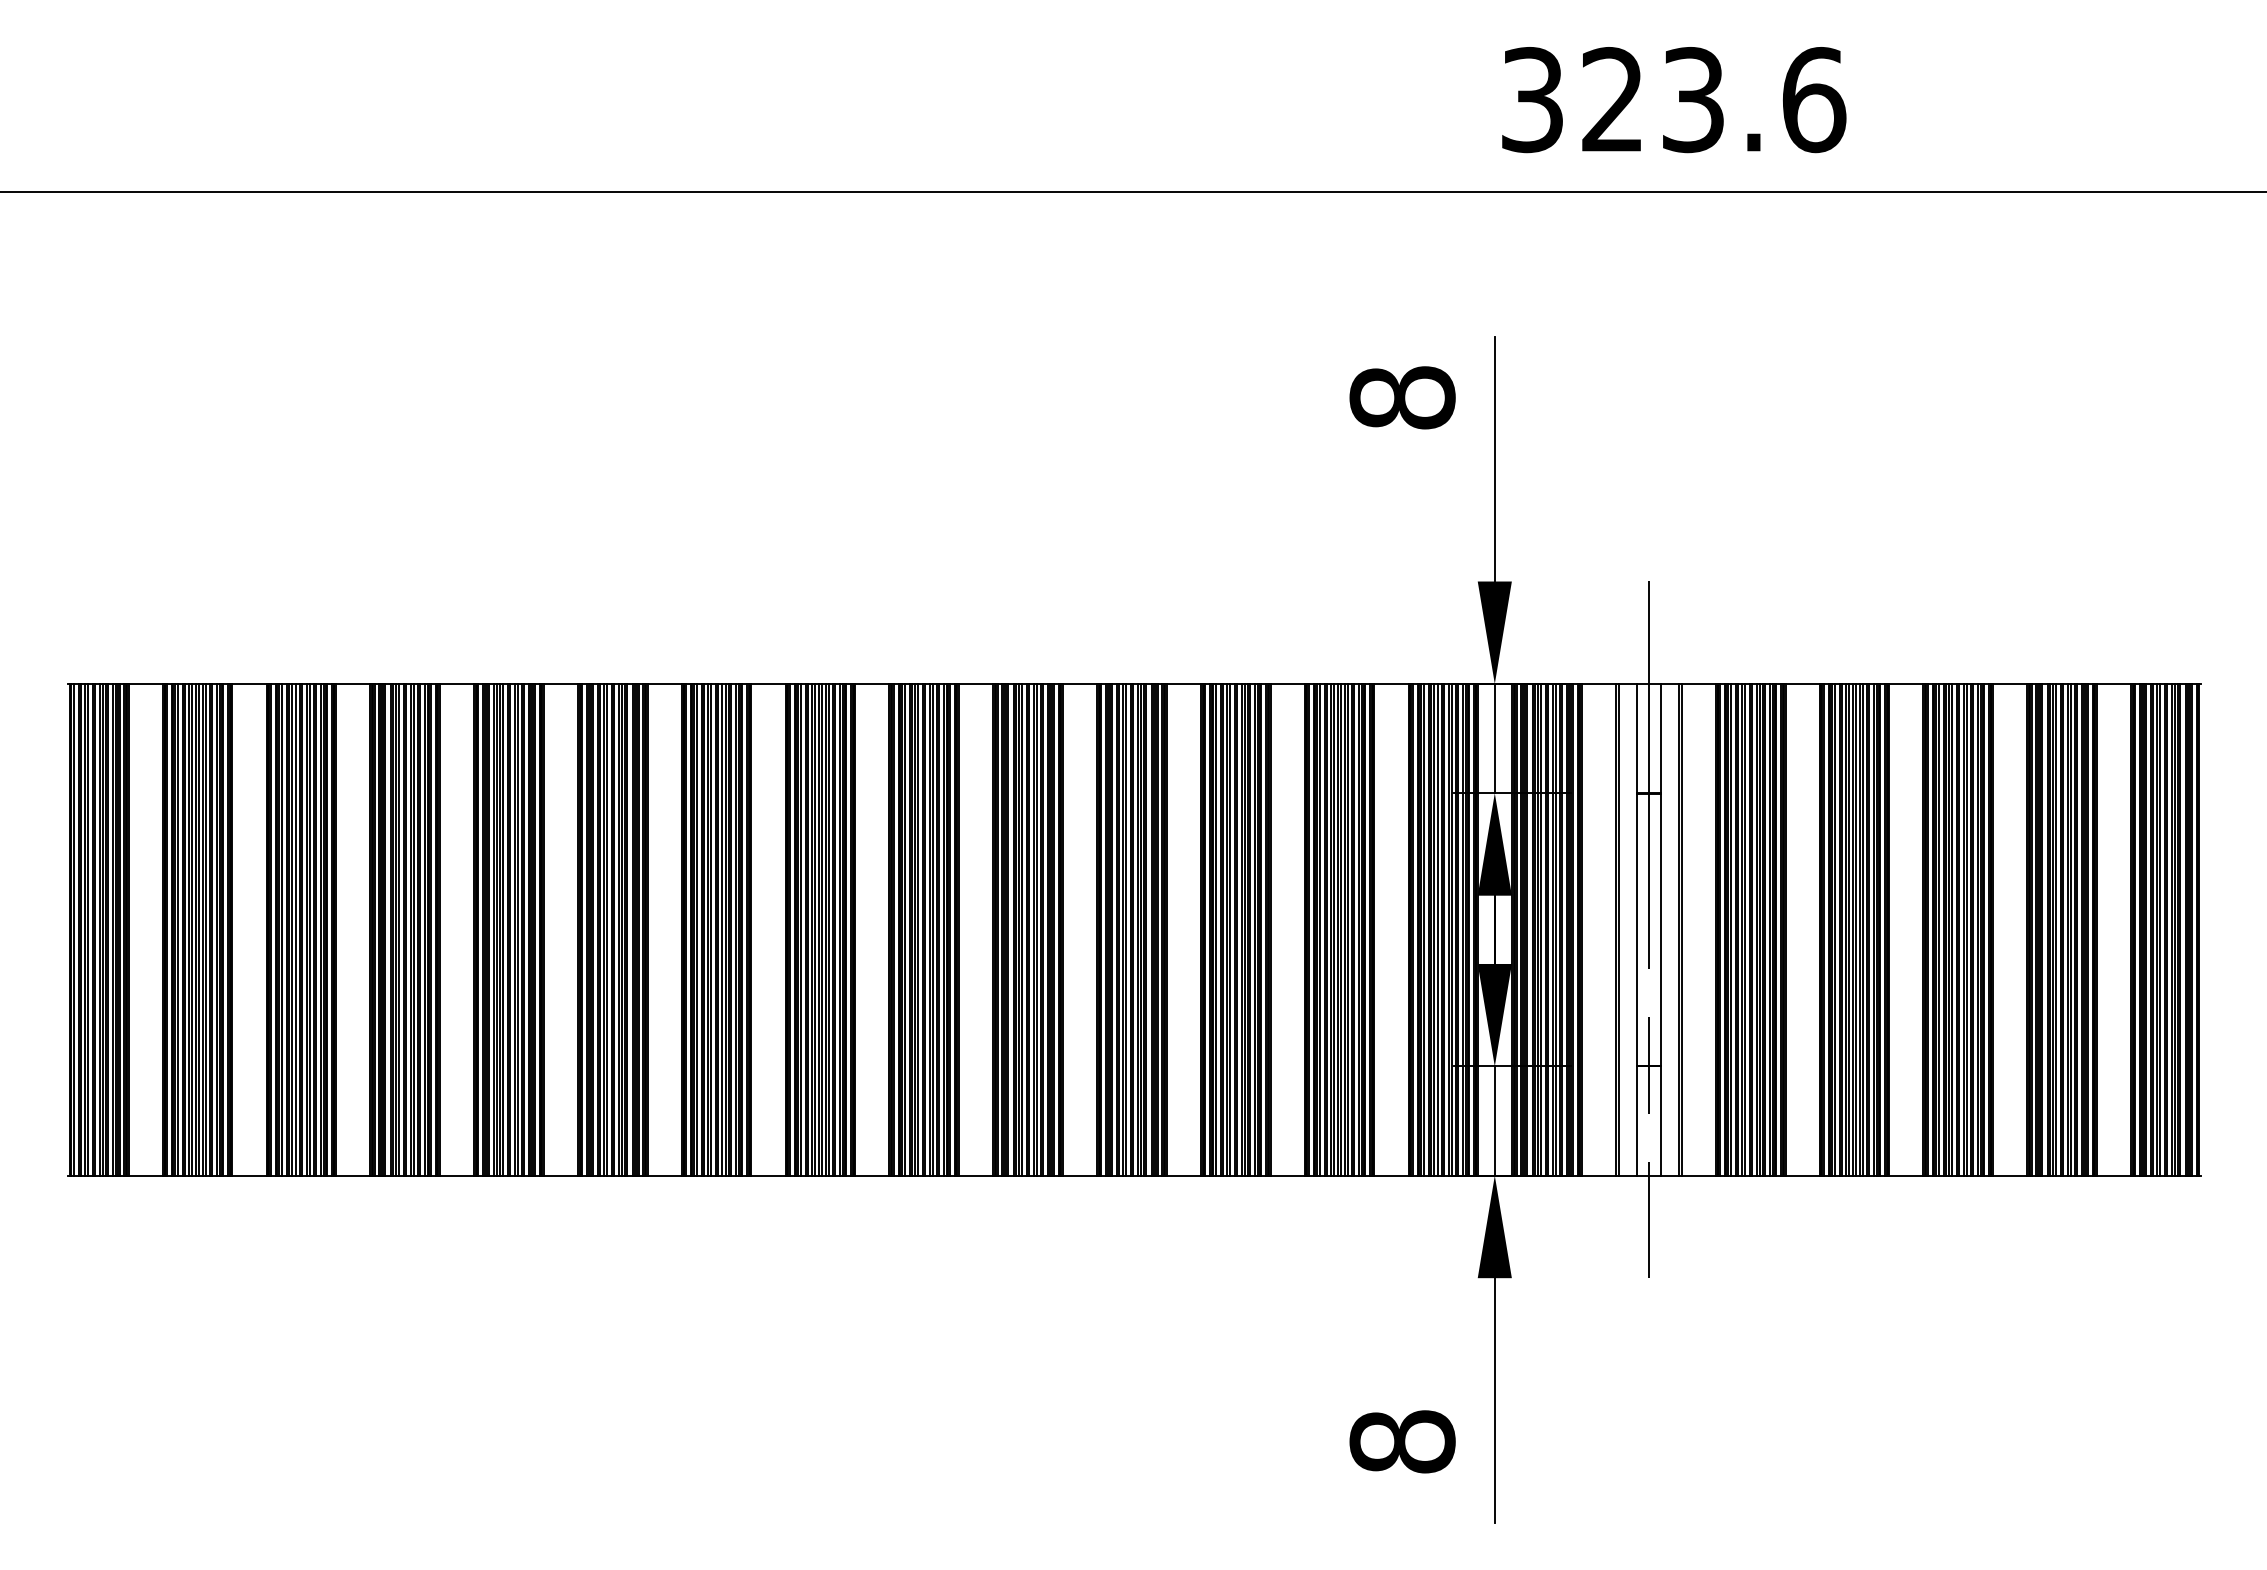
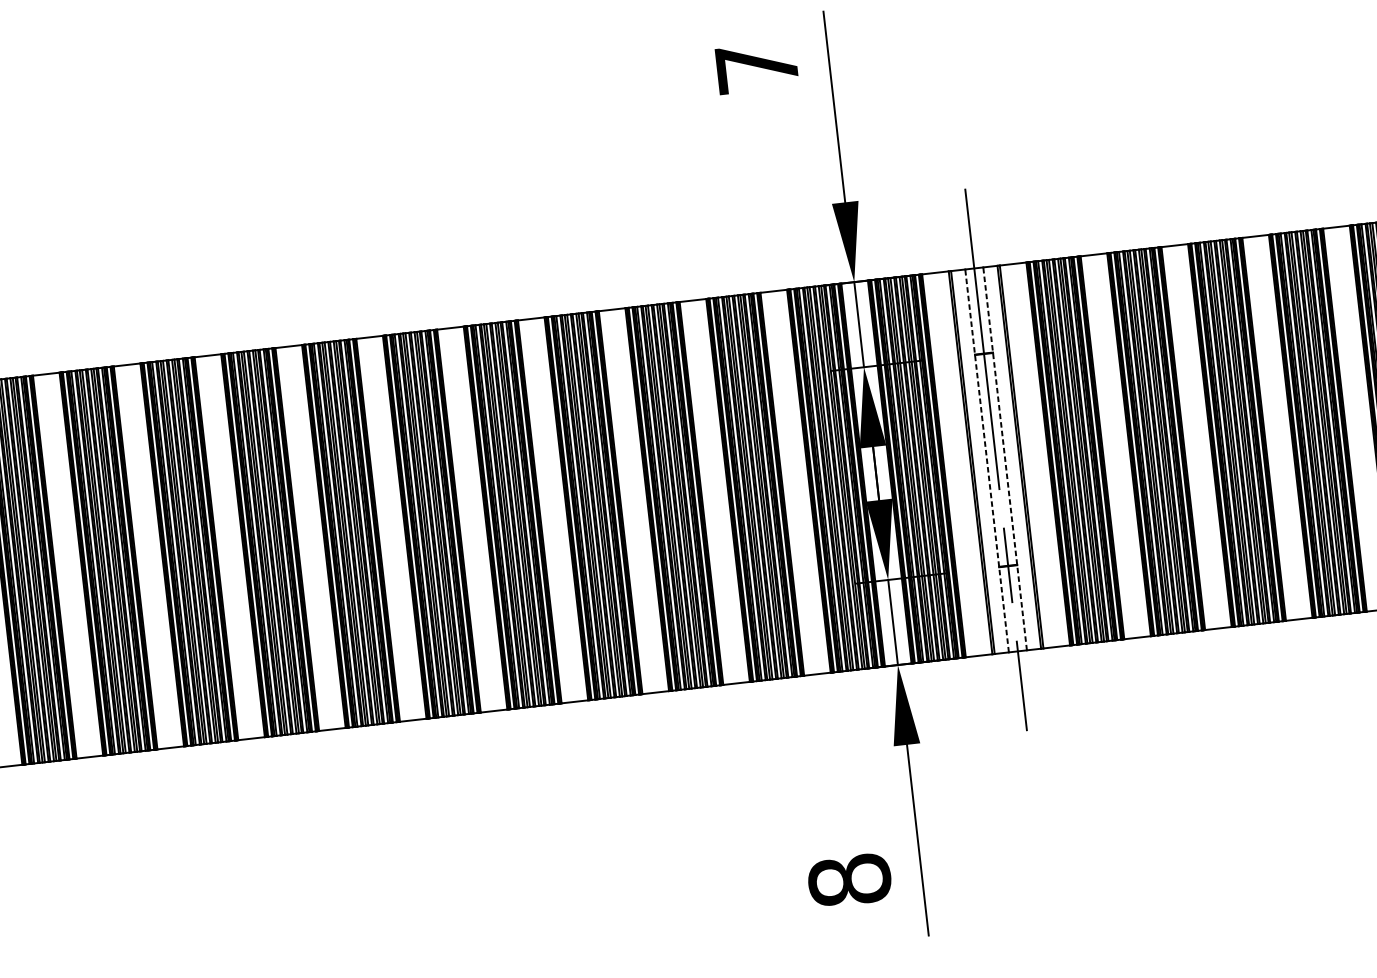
text: (1402, 397) -> (757, 67), 8 -> 7
line: (1637, 929) -> (987, 460), solid -> dashed
line: (1660, 929) -> (1005, 458), solid -> dashed

